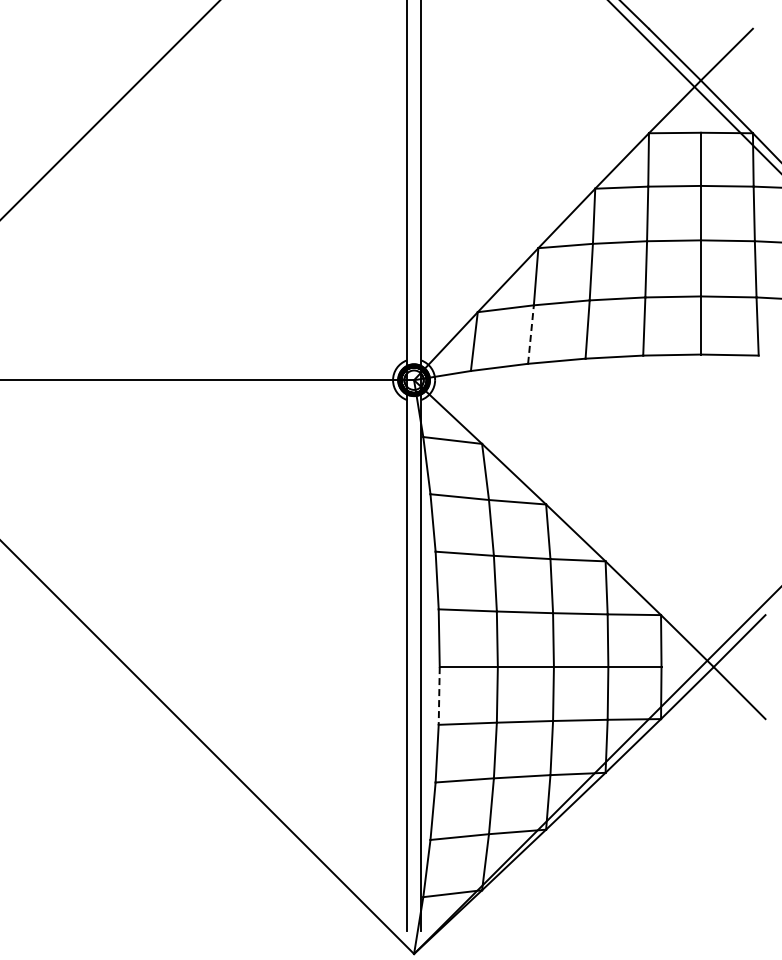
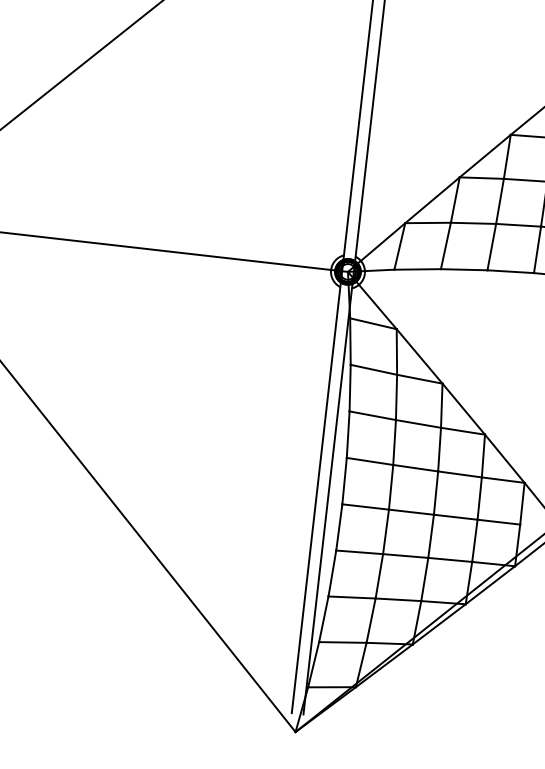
line: (531, 334) -> (446, 245), dashed -> solid
line: (439, 695) -> (339, 527), dashed -> solid

